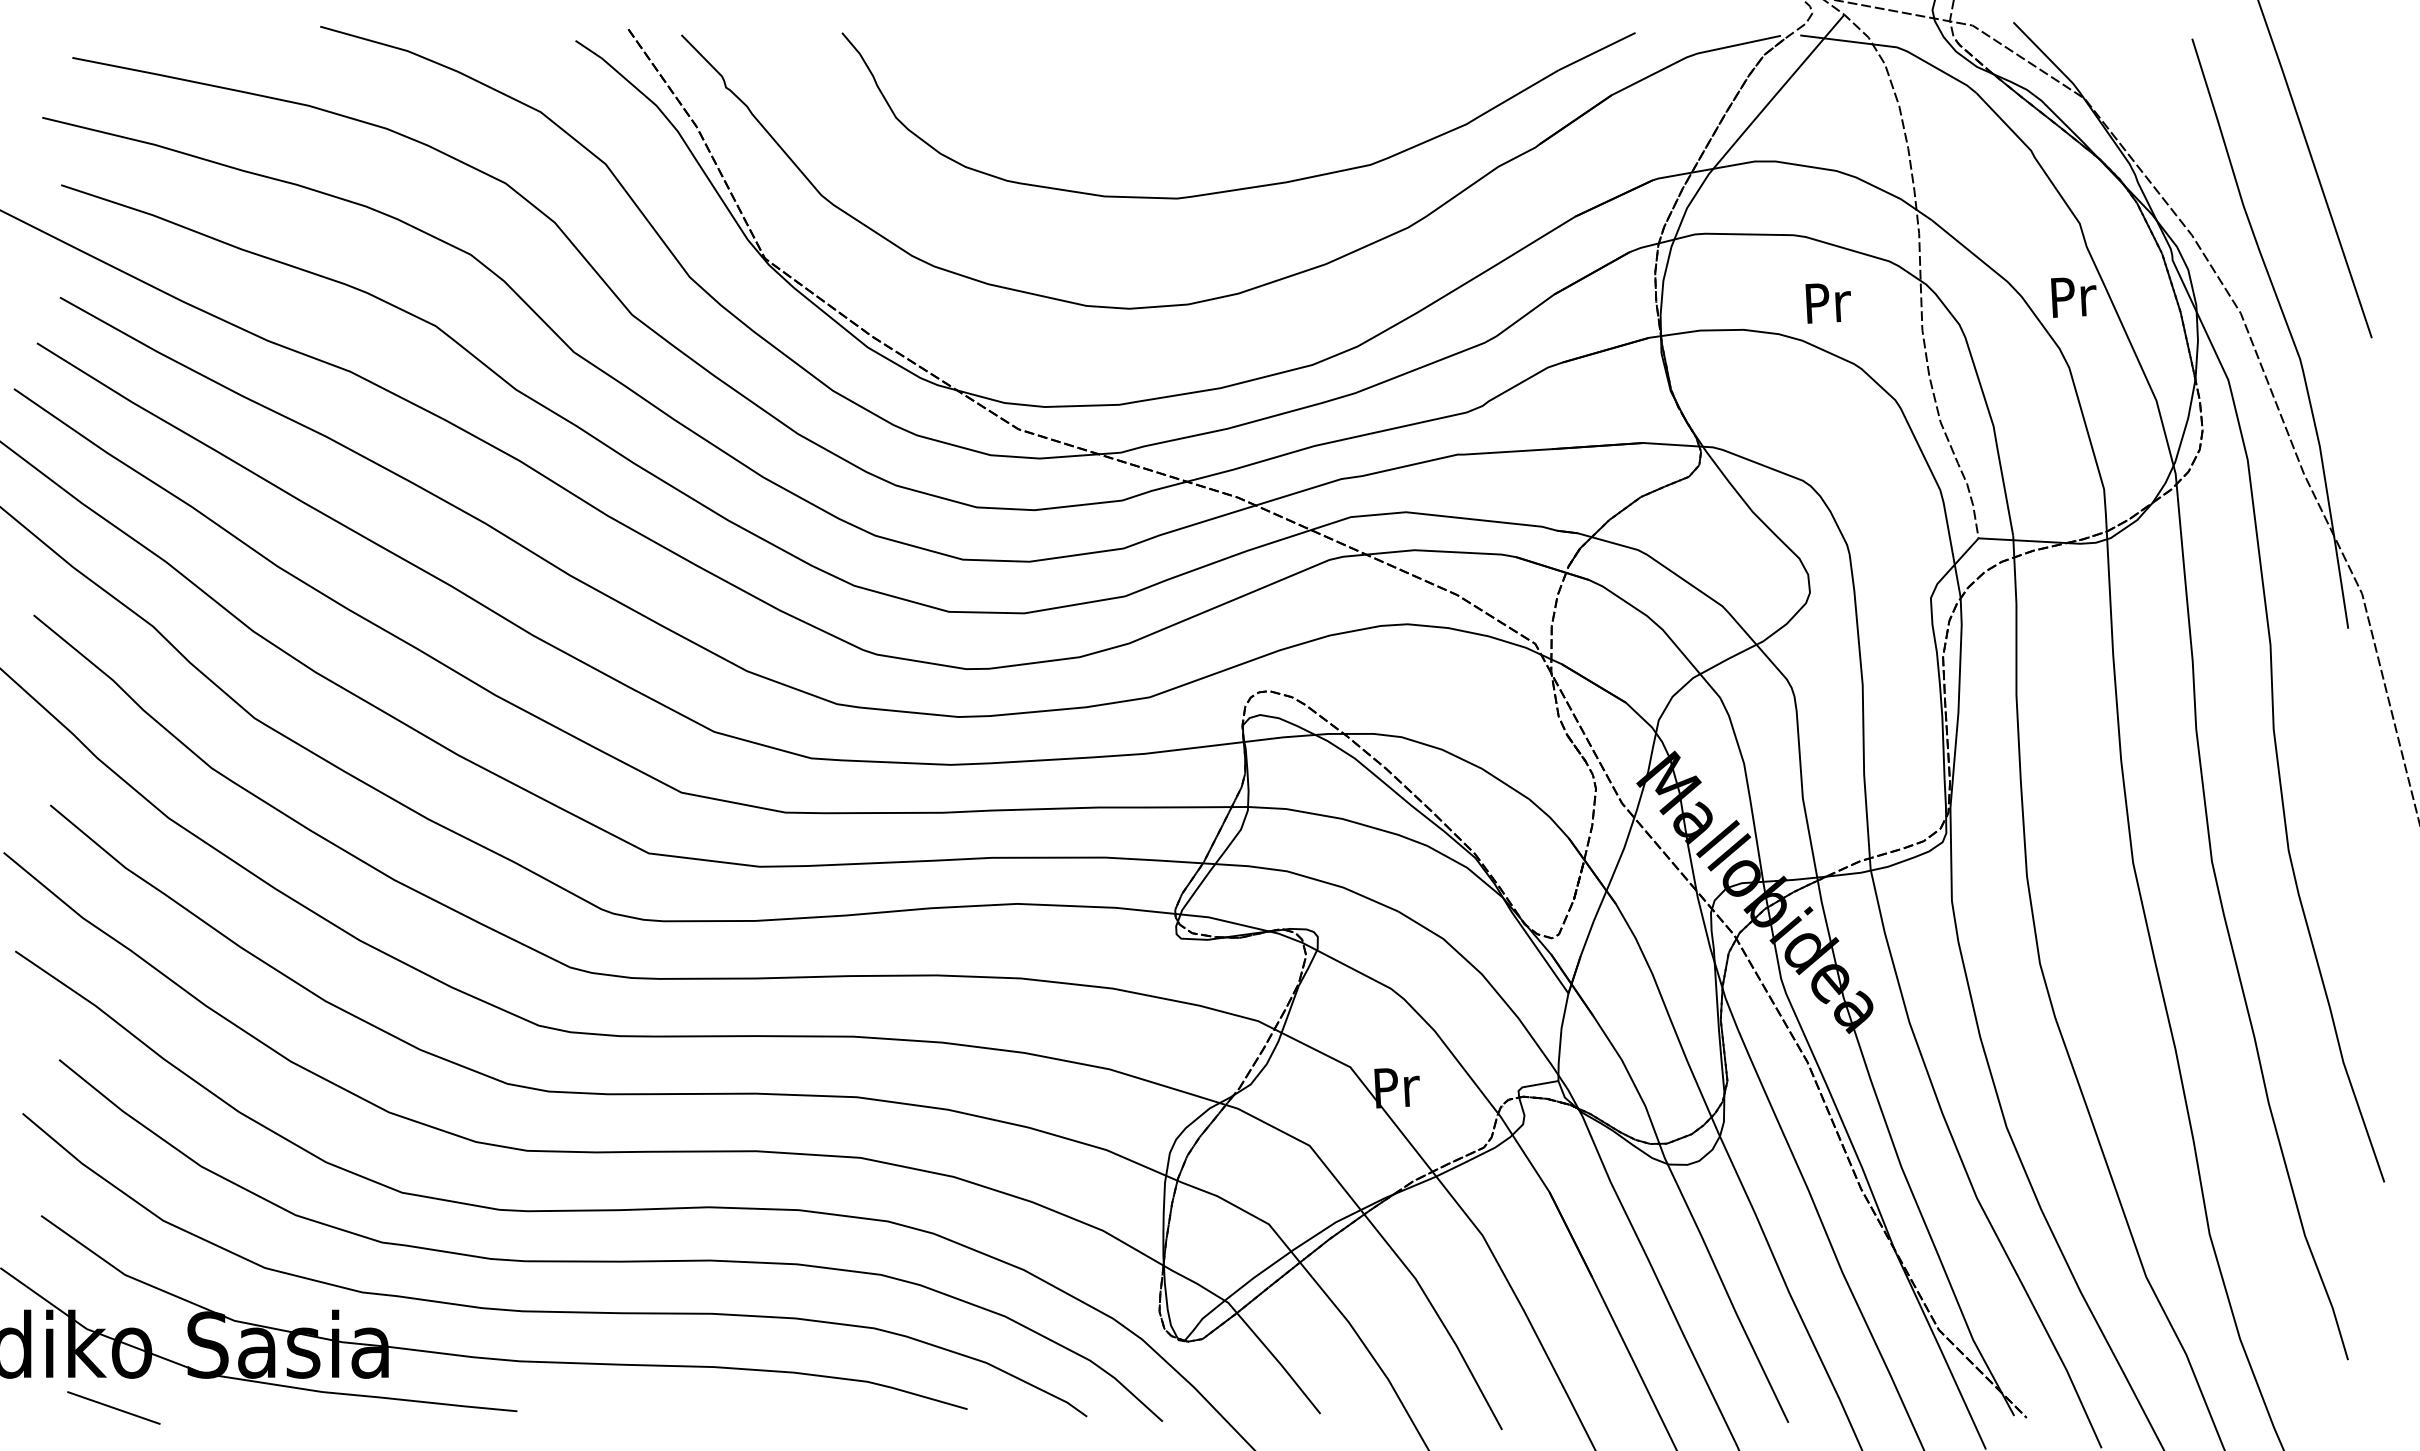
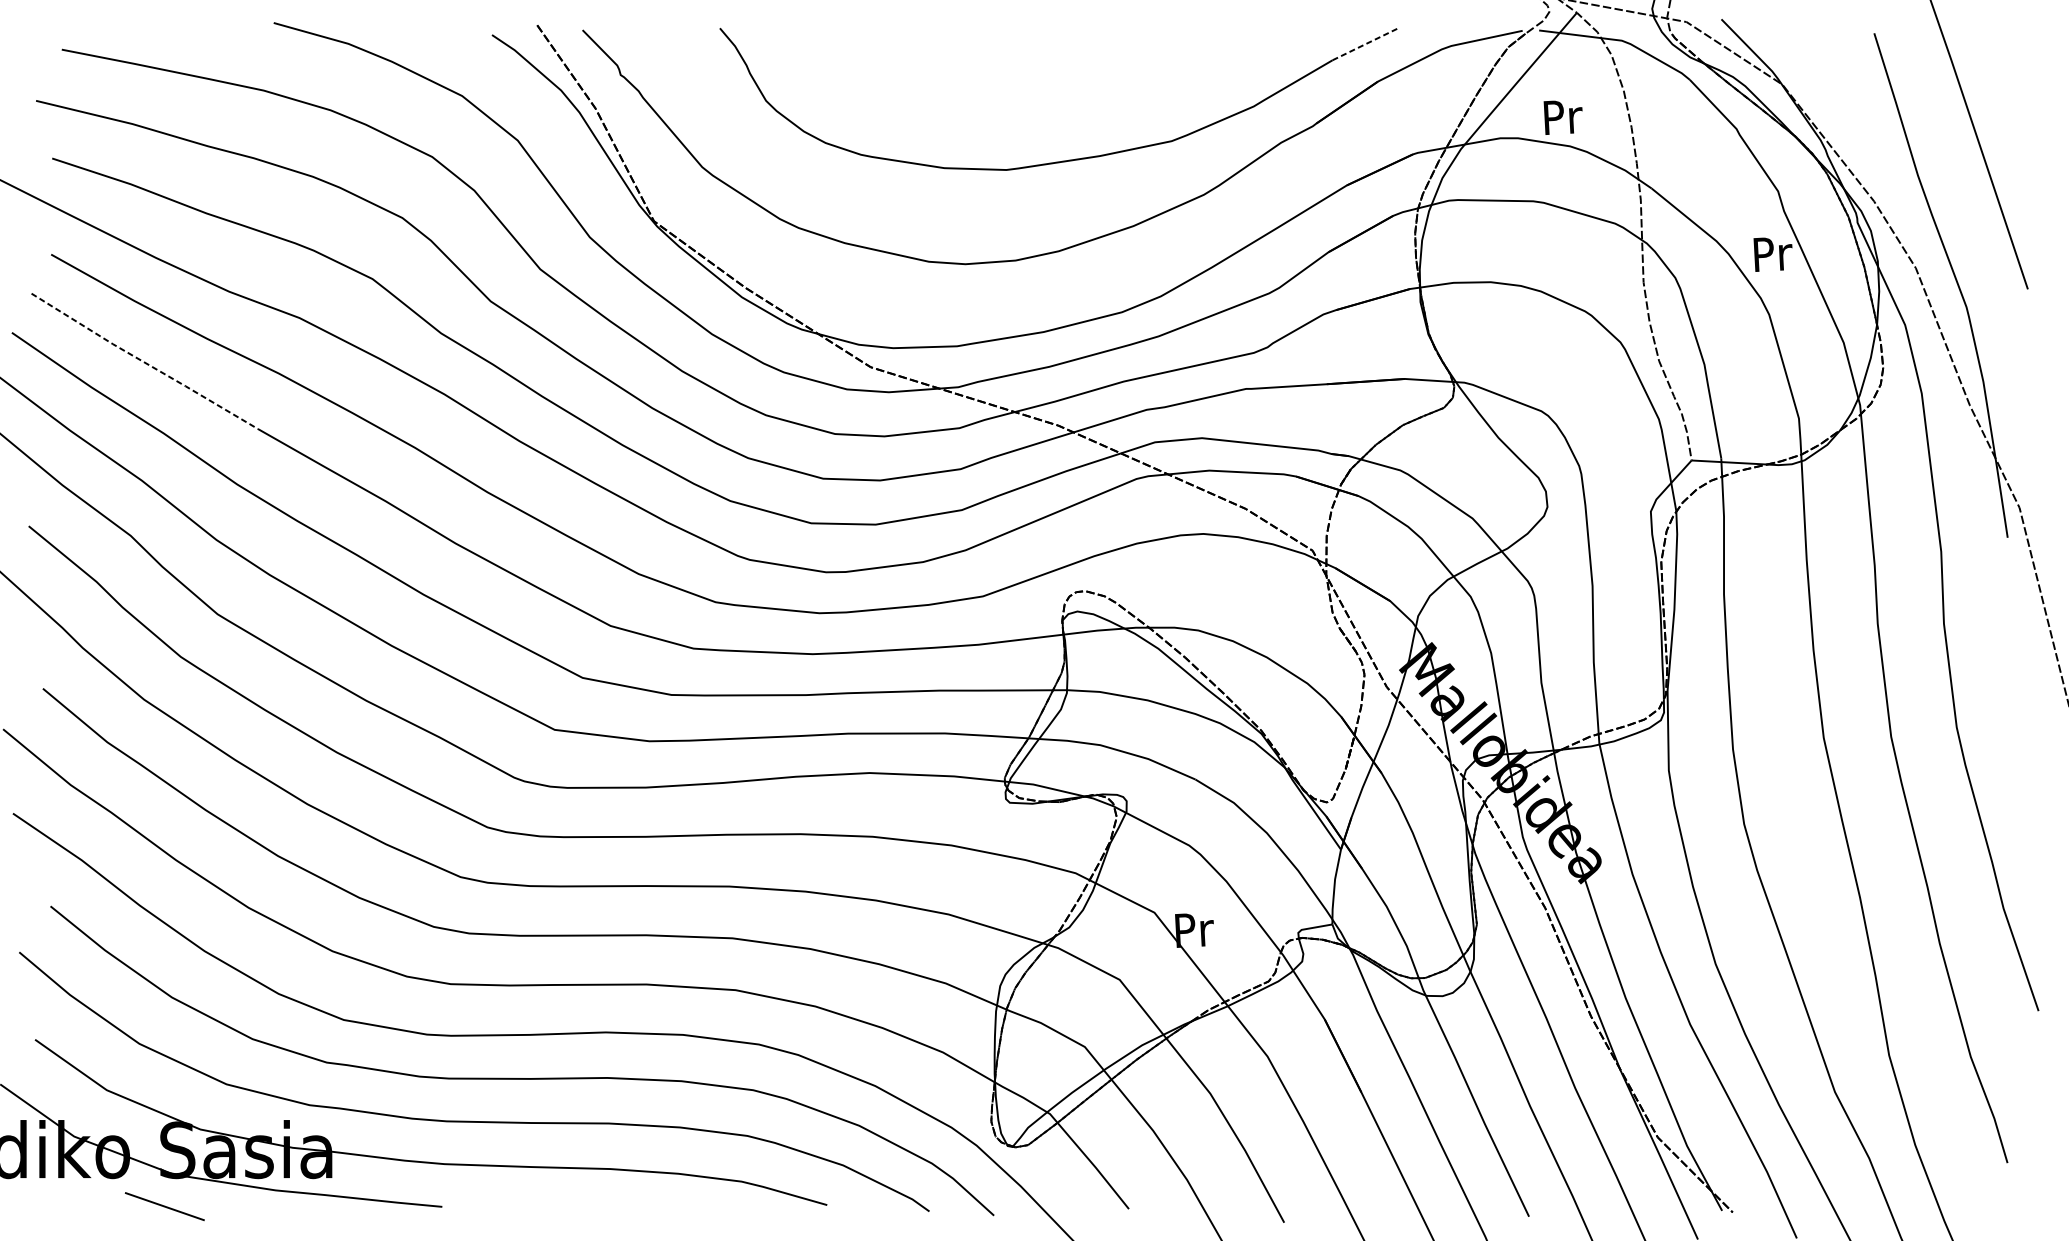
line: (1597, 51) -> (1365, 44), solid -> dashed
text: (1827, 303) -> (1562, 117), moved
line: (169, 423) -> (144, 362), solid -> dashed
line: (113, 1407) -> (164, 1206), moved

